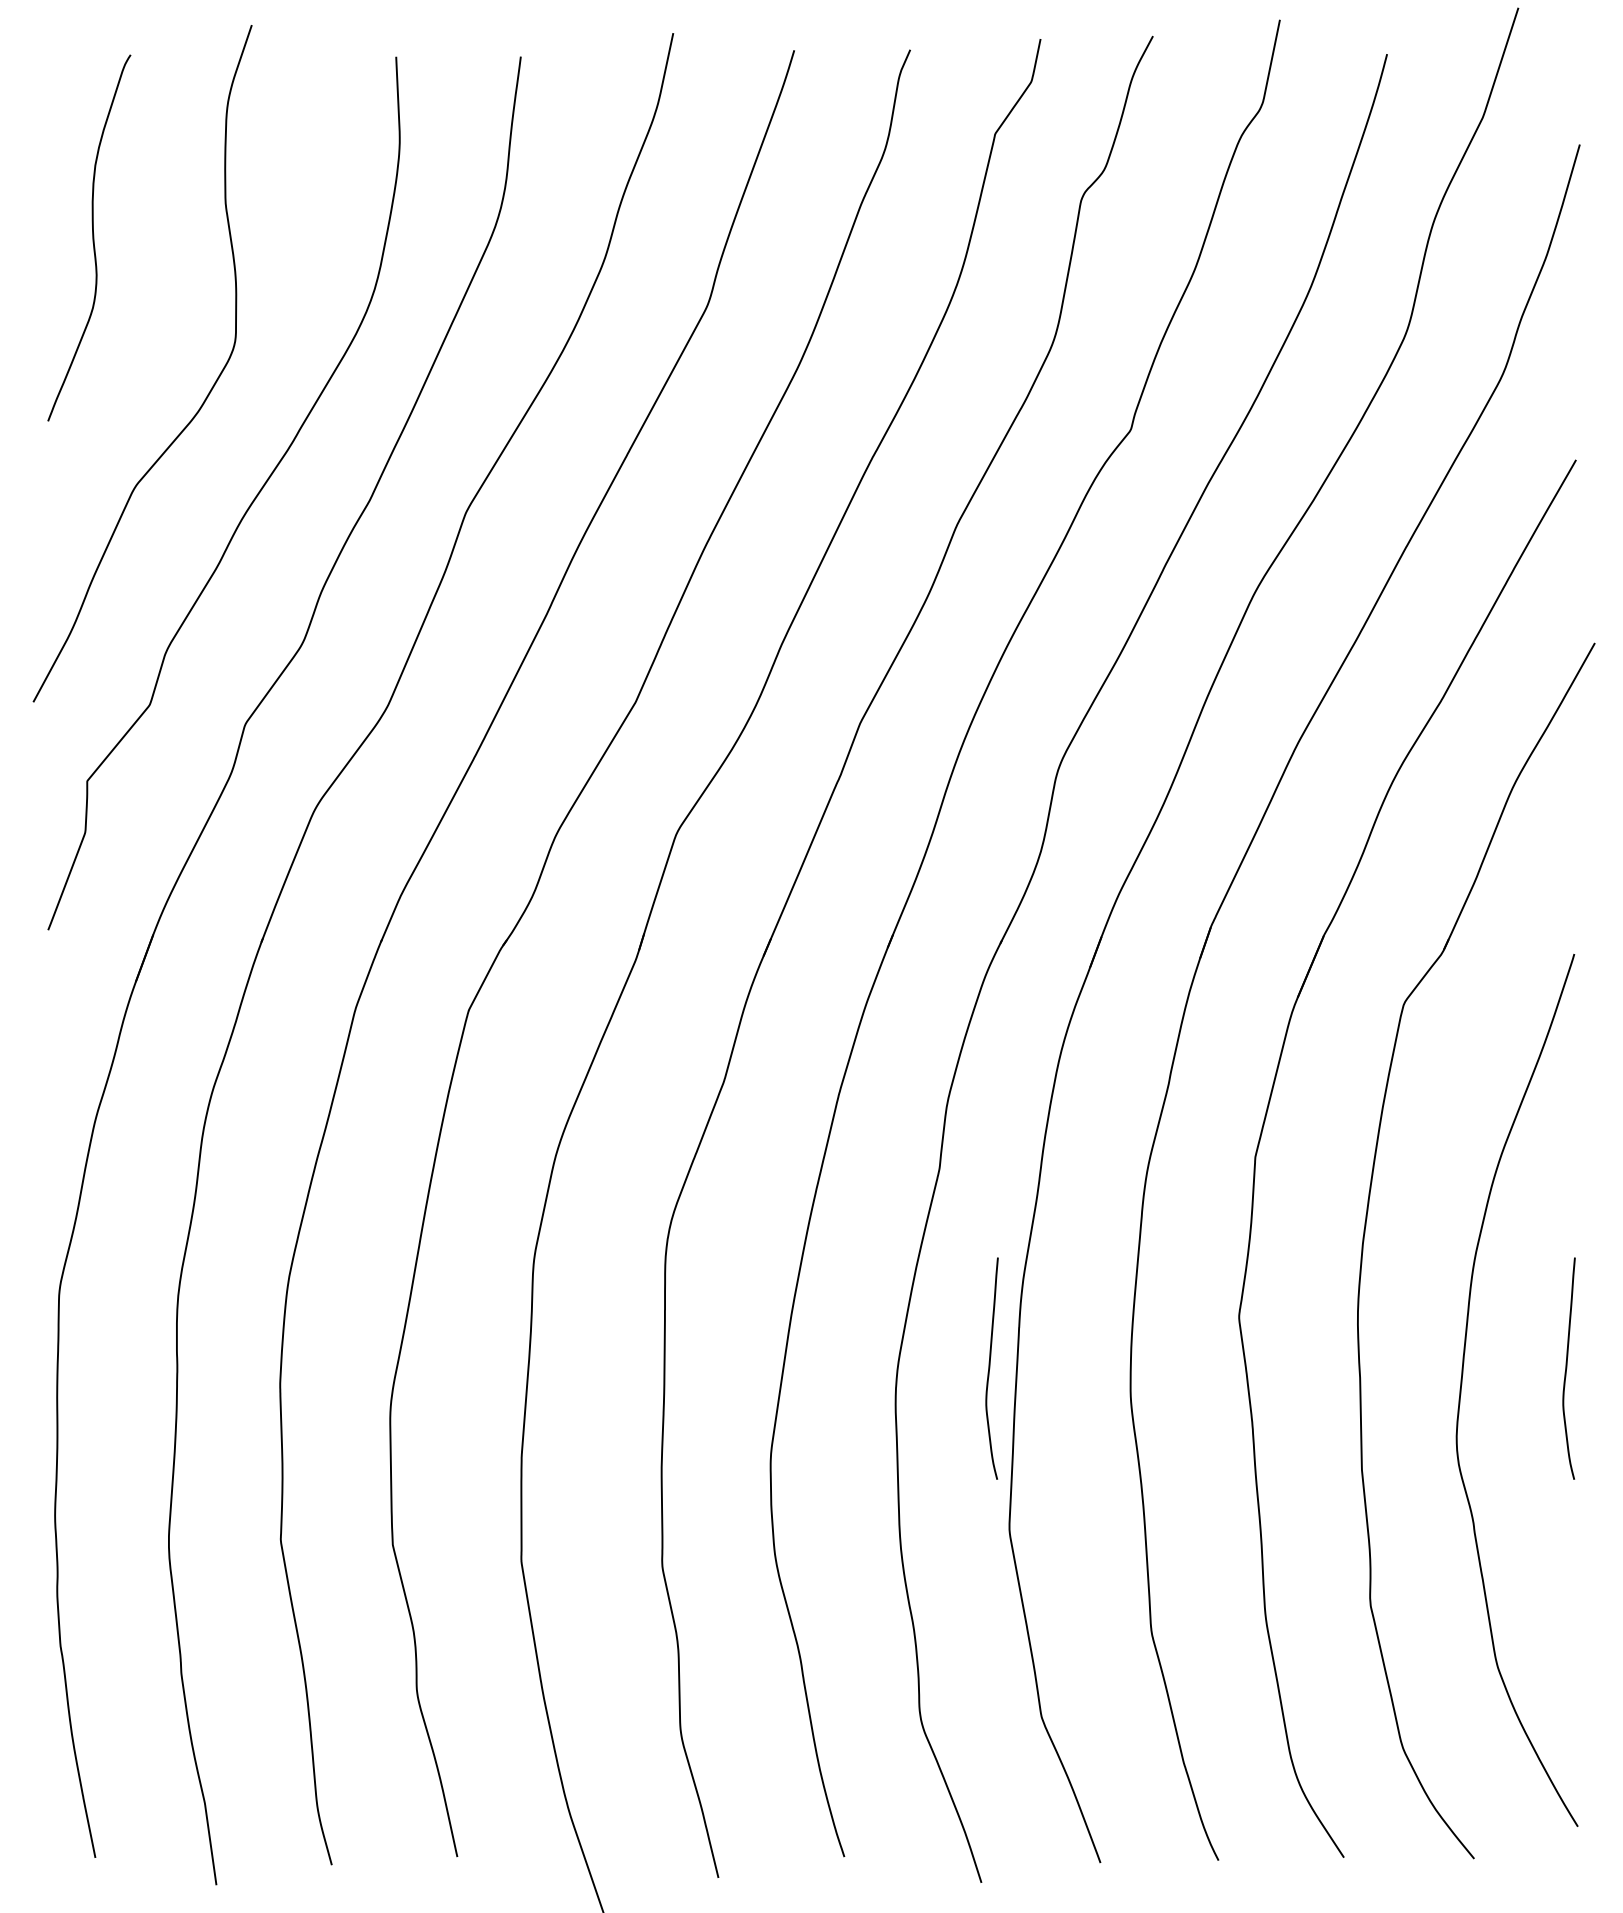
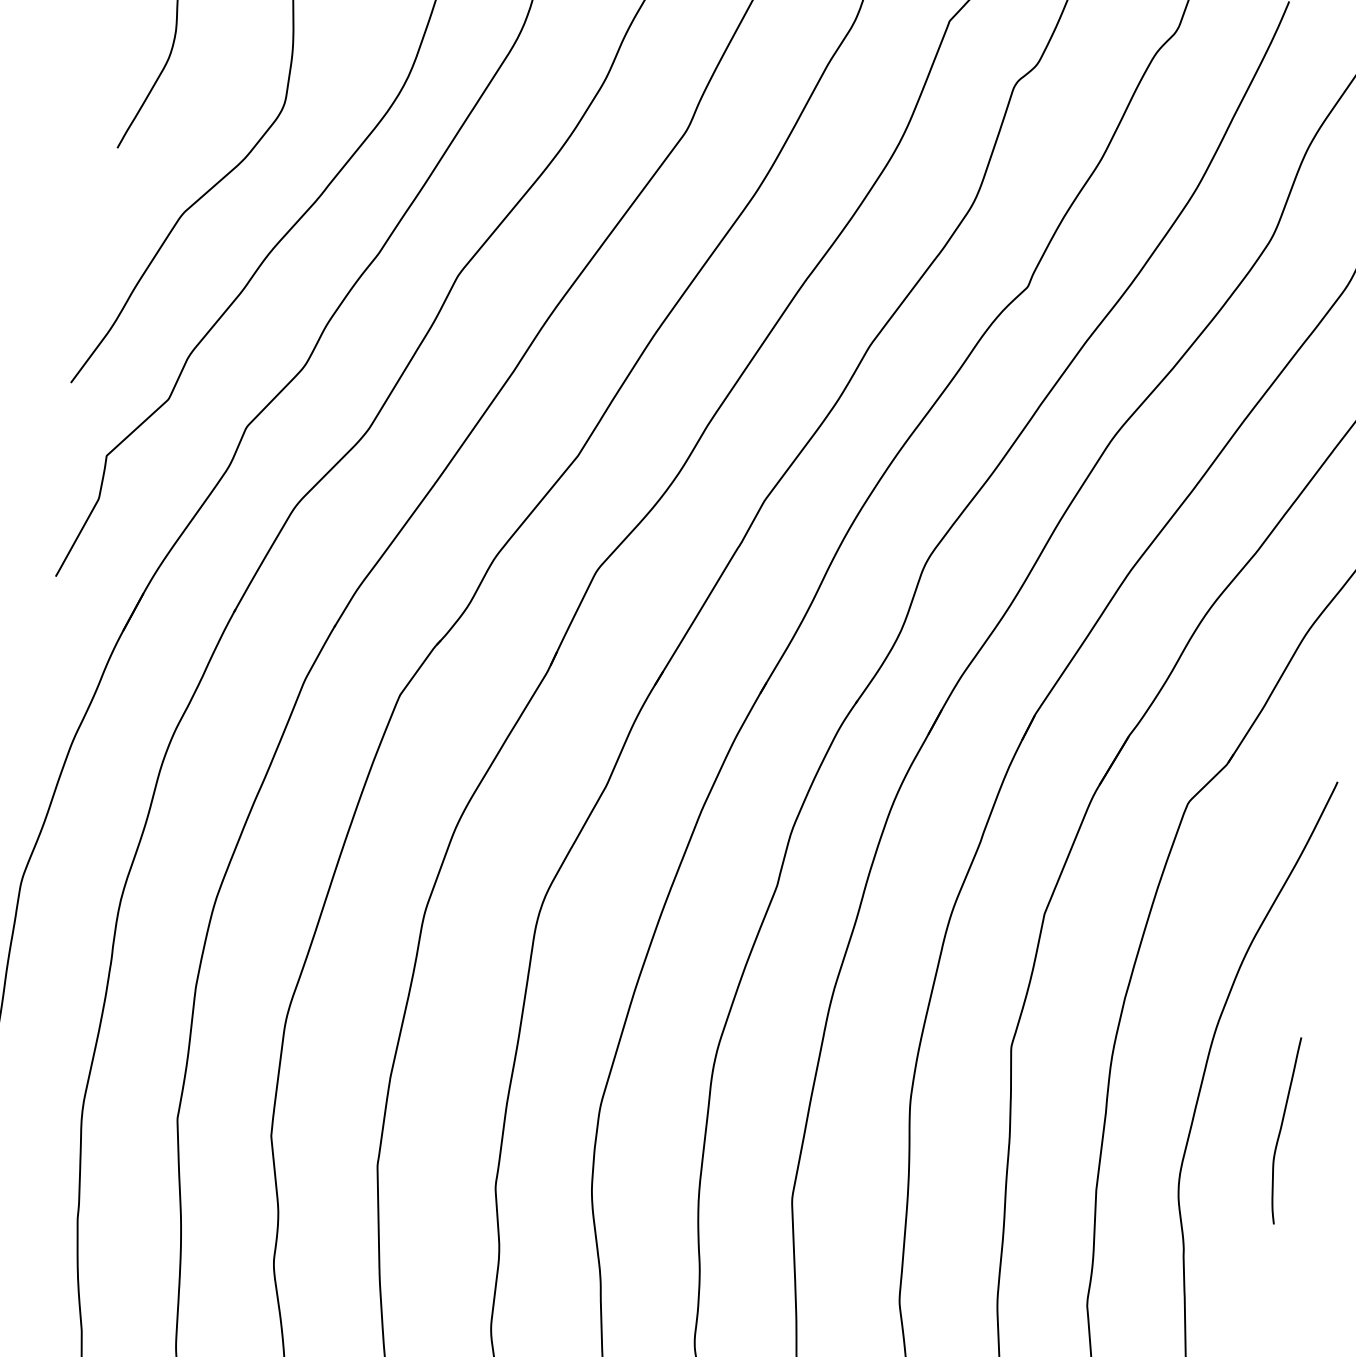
curve: (990, 1368) -> (795, 1059), removed

